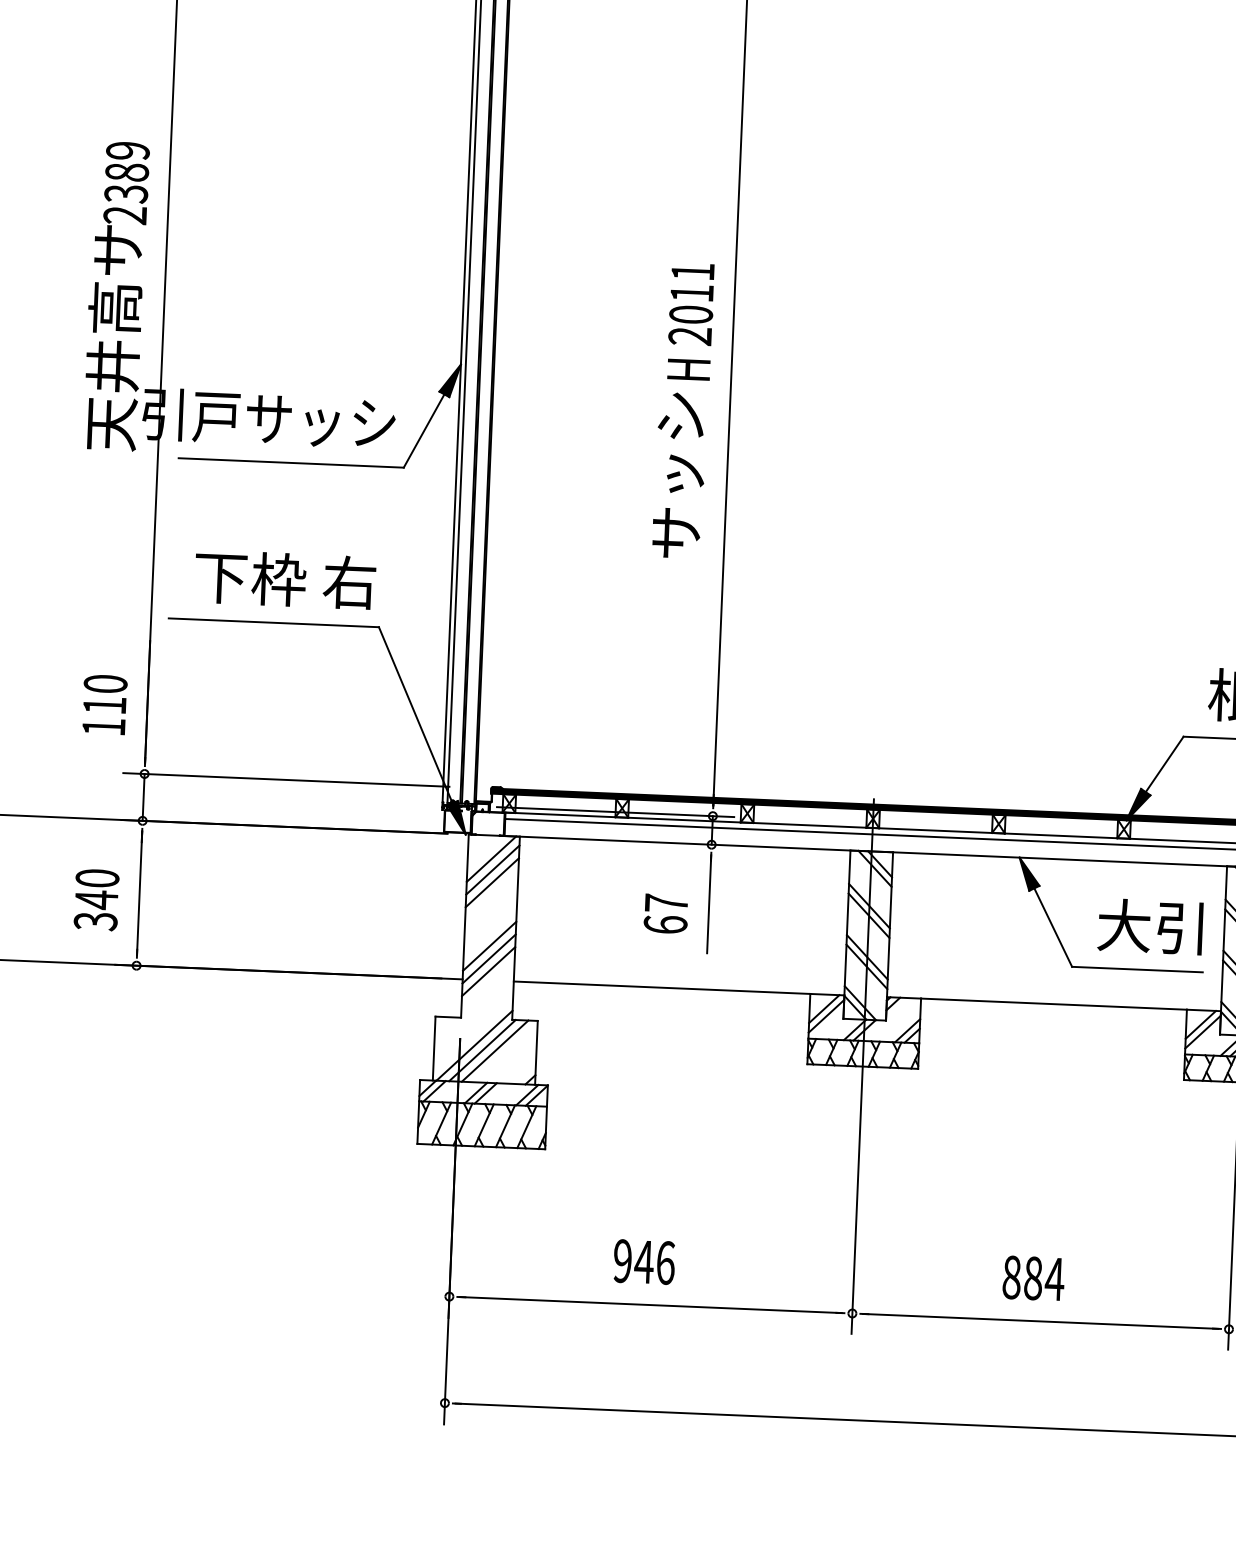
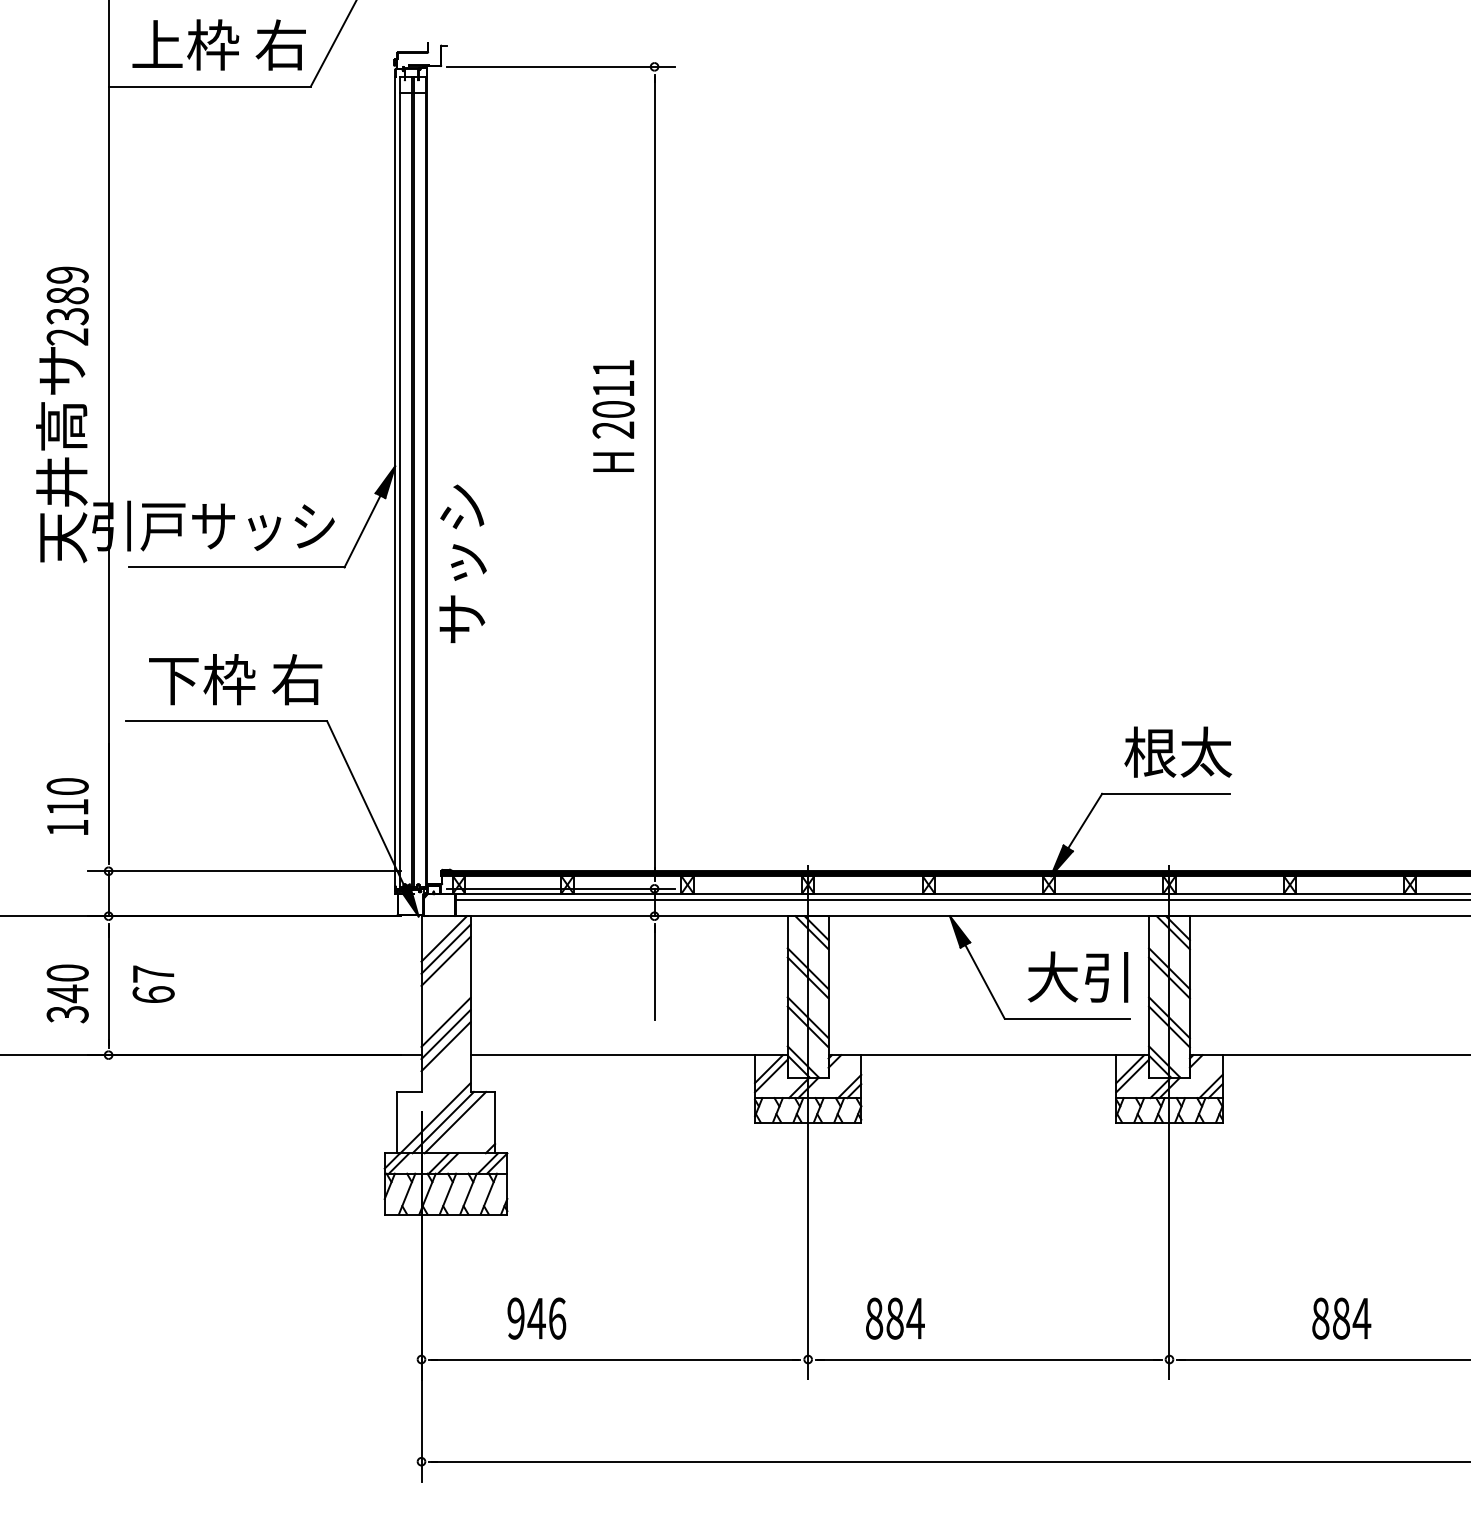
text: (679, 475) -> (462, 563), moved
text: (665, 913) -> (153, 983), moved
text: (644, 1261) -> (536, 1318), moved
text: (1033, 1278) -> (895, 1318), moved

